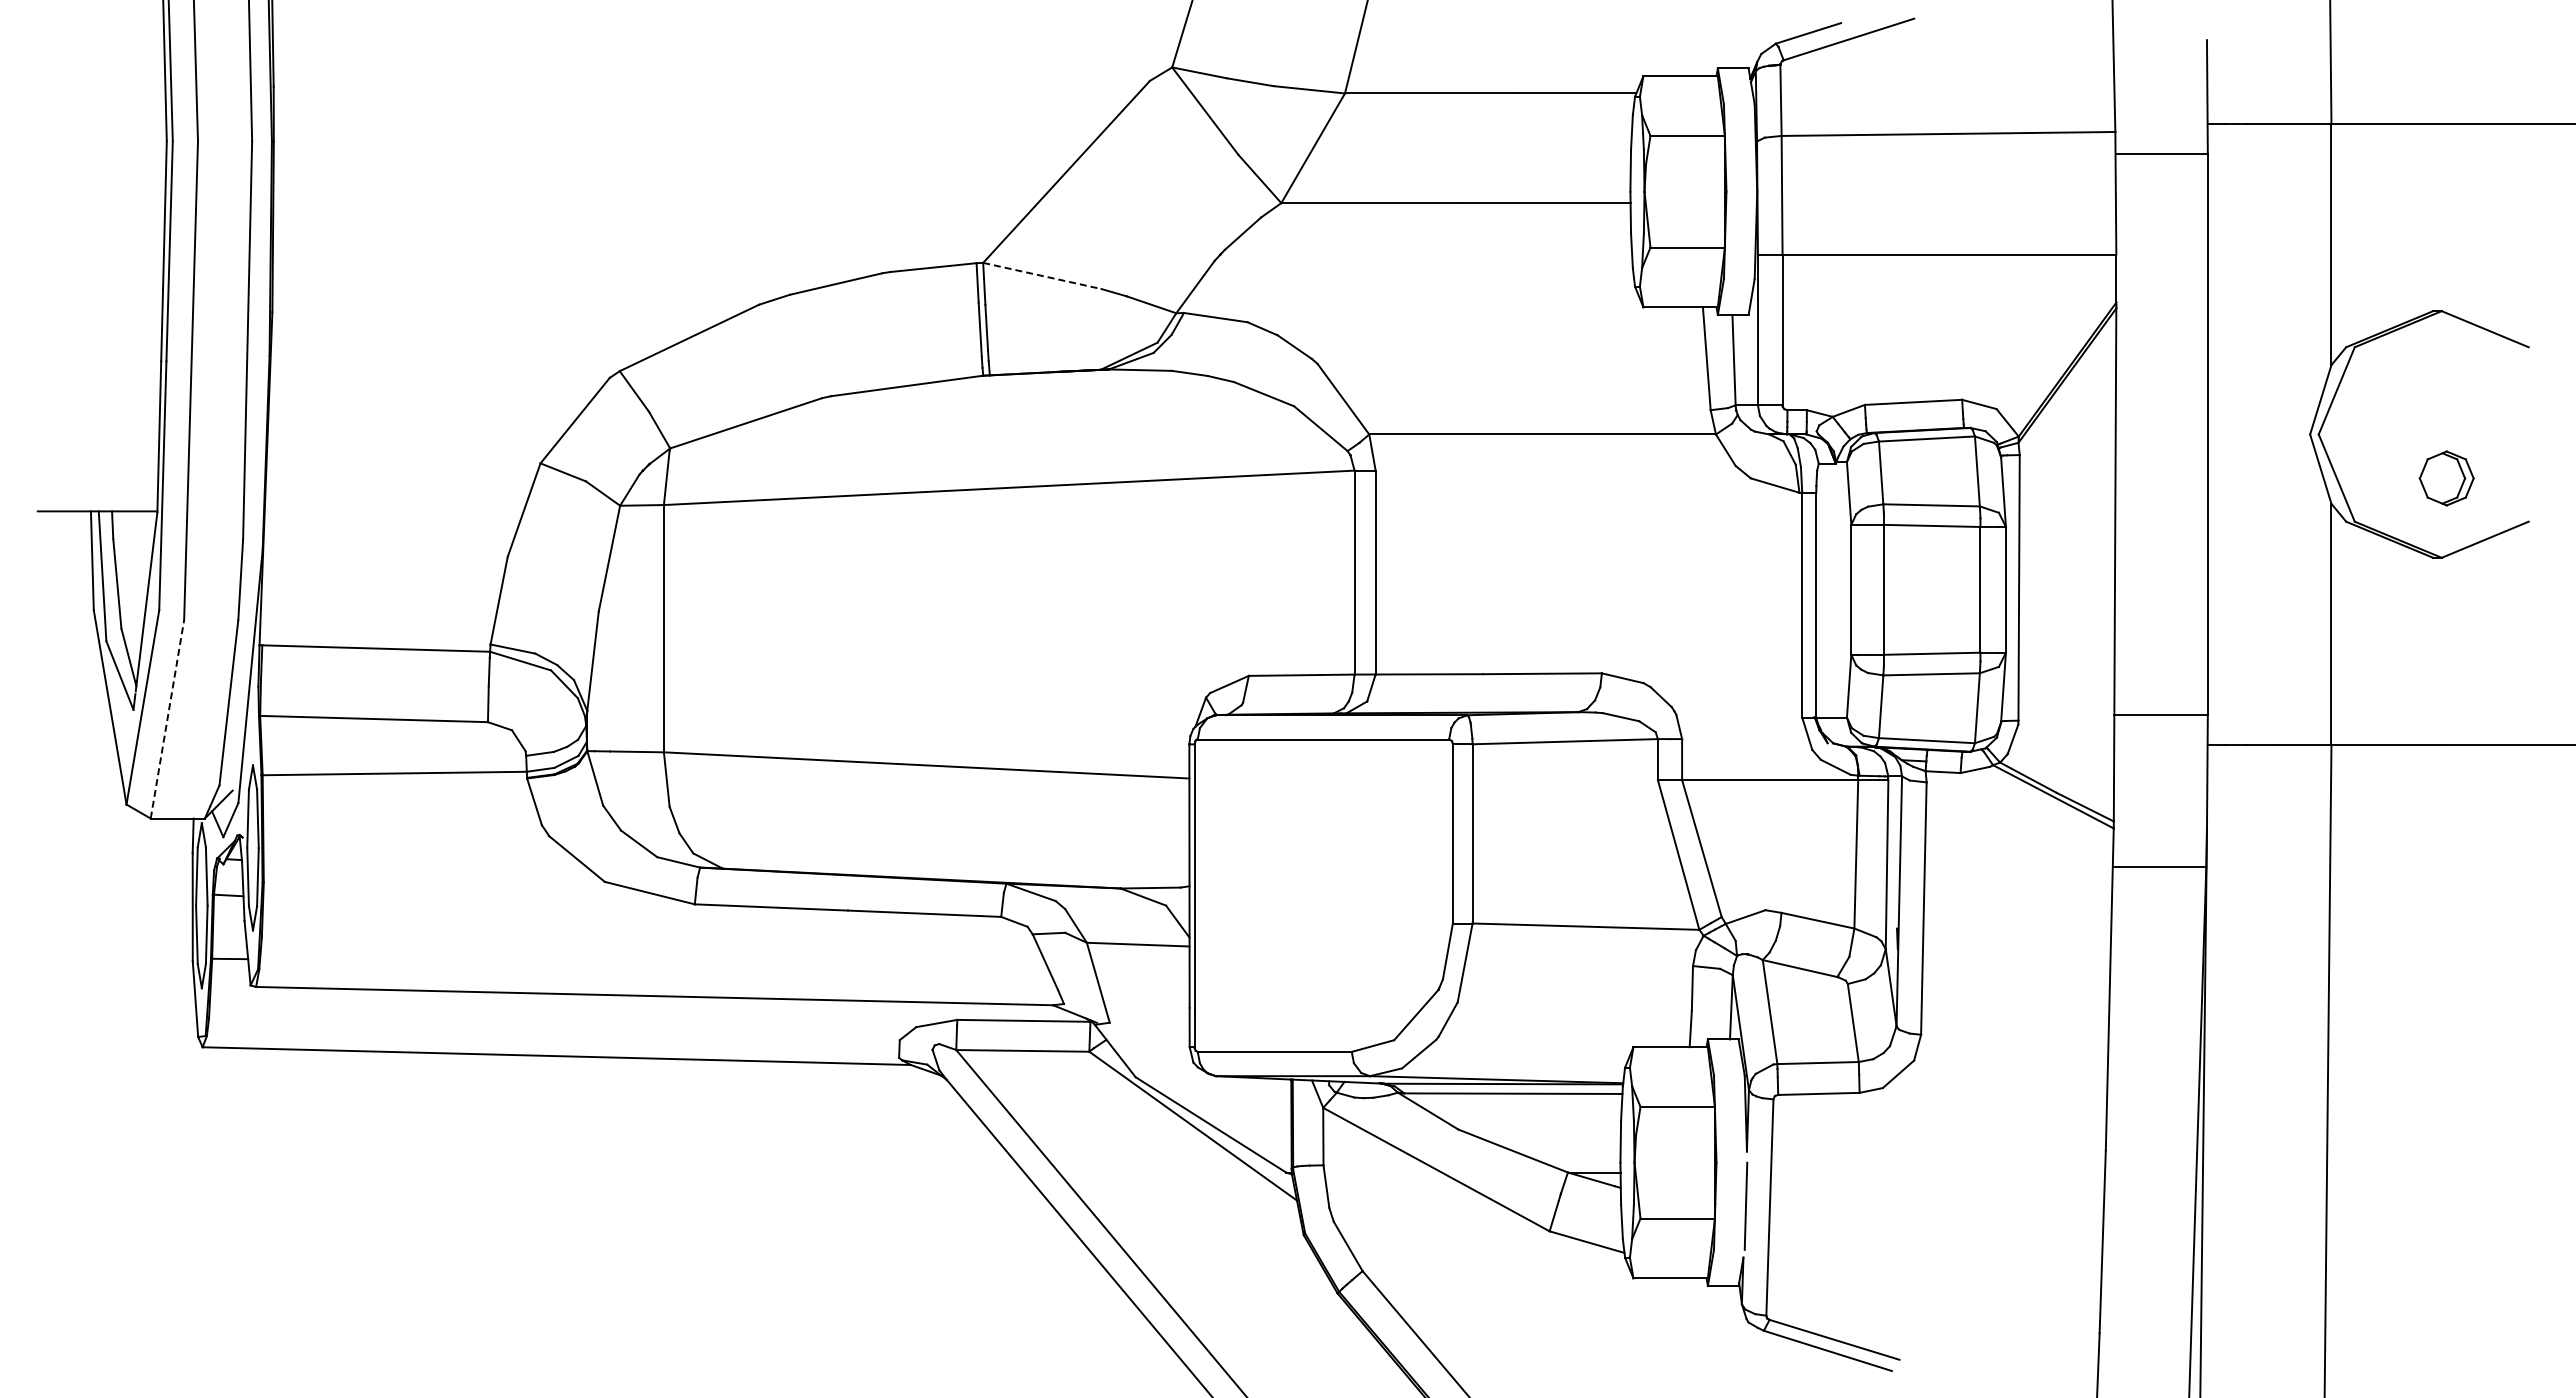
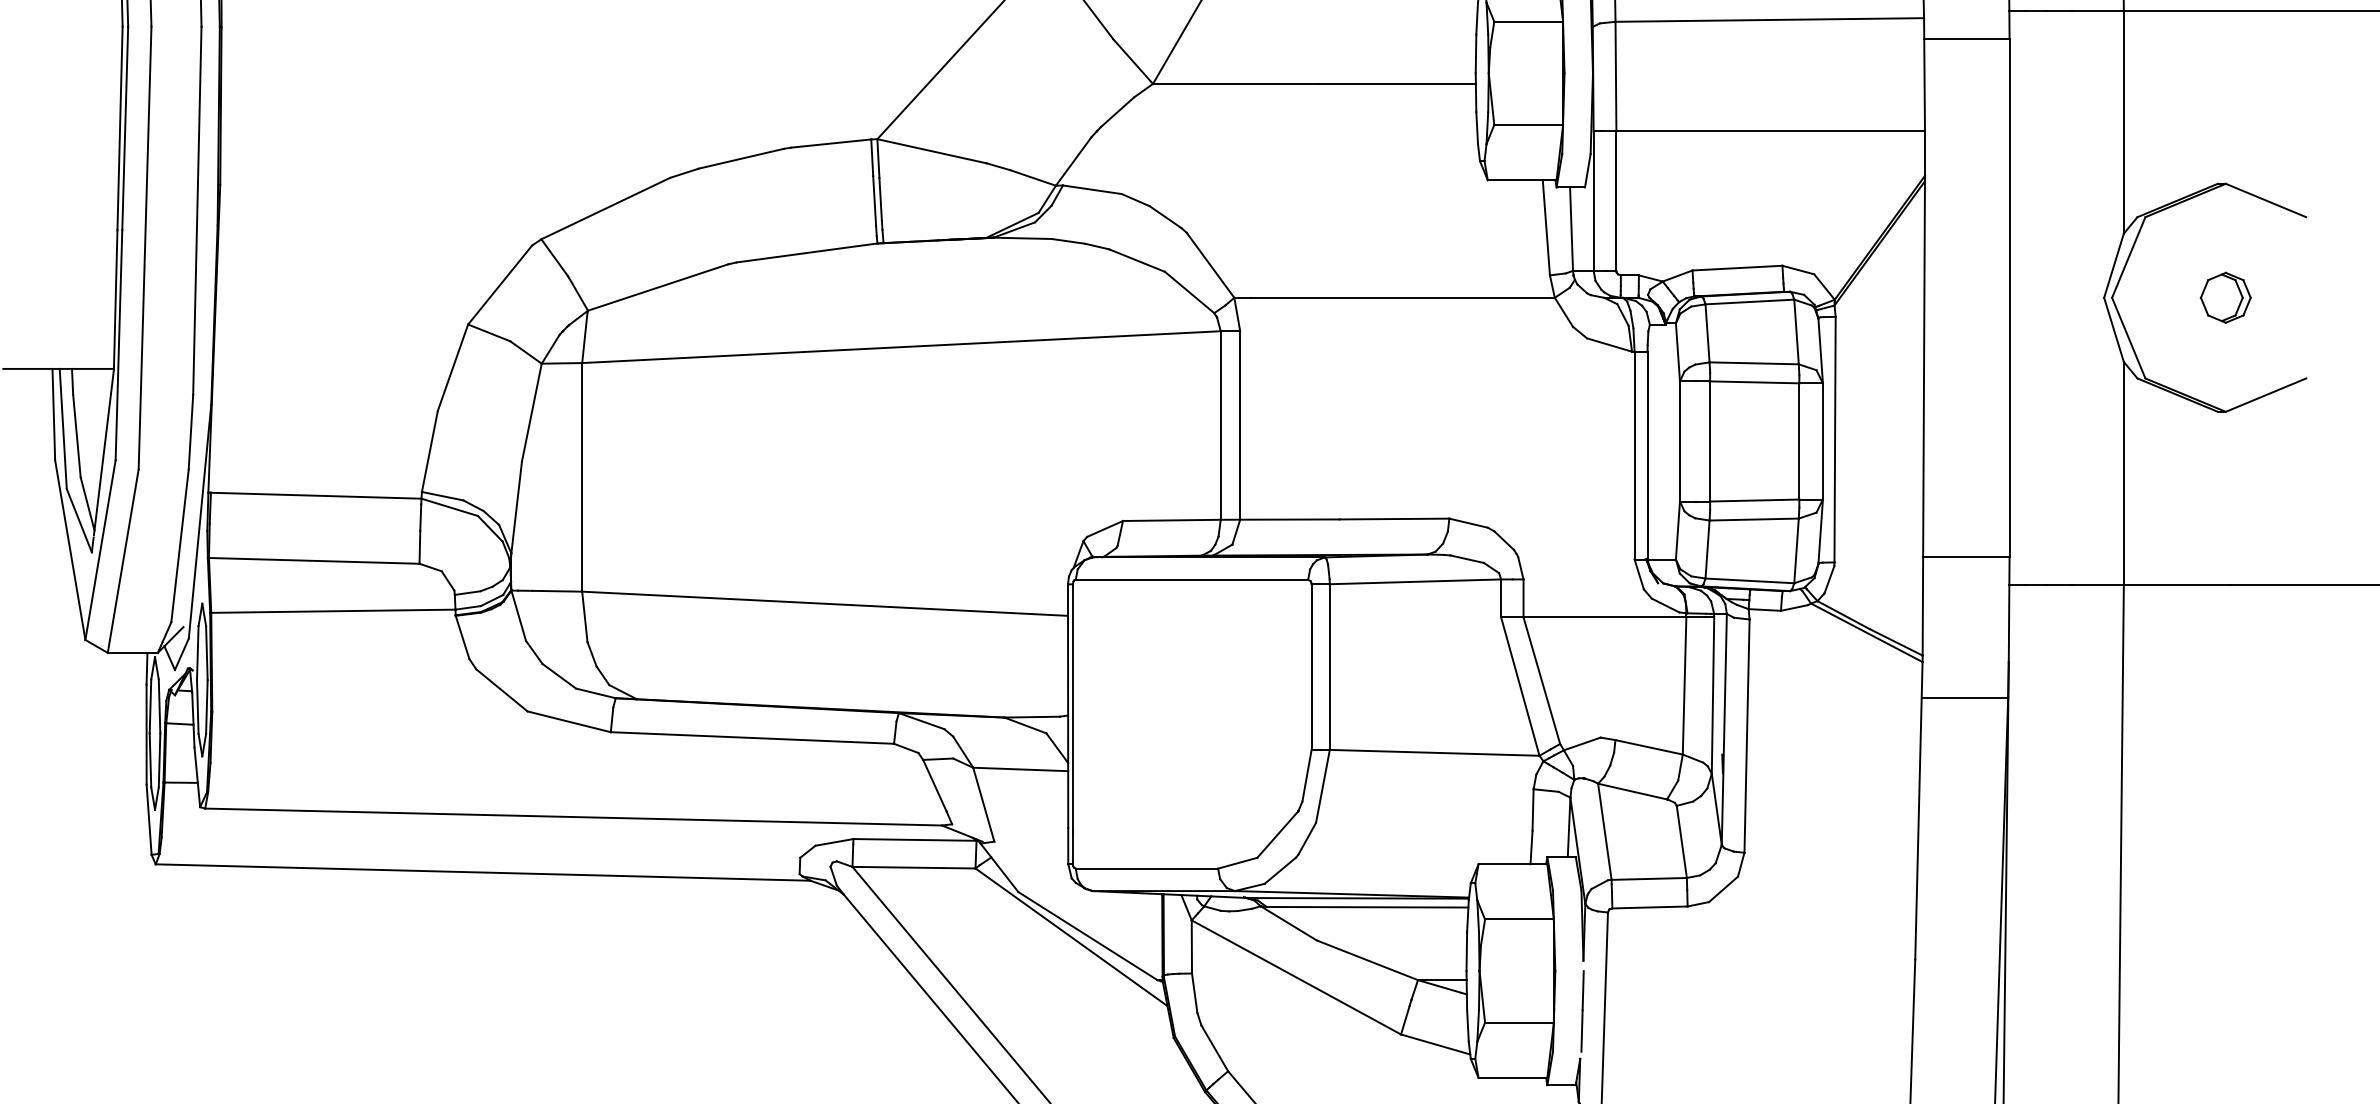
line: (1042, 275) -> (932, 150), dashed -> solid
part: (2446, 478) -> (2225, 297), moved
line: (167, 719) -> (123, 561), dashed -> solid

